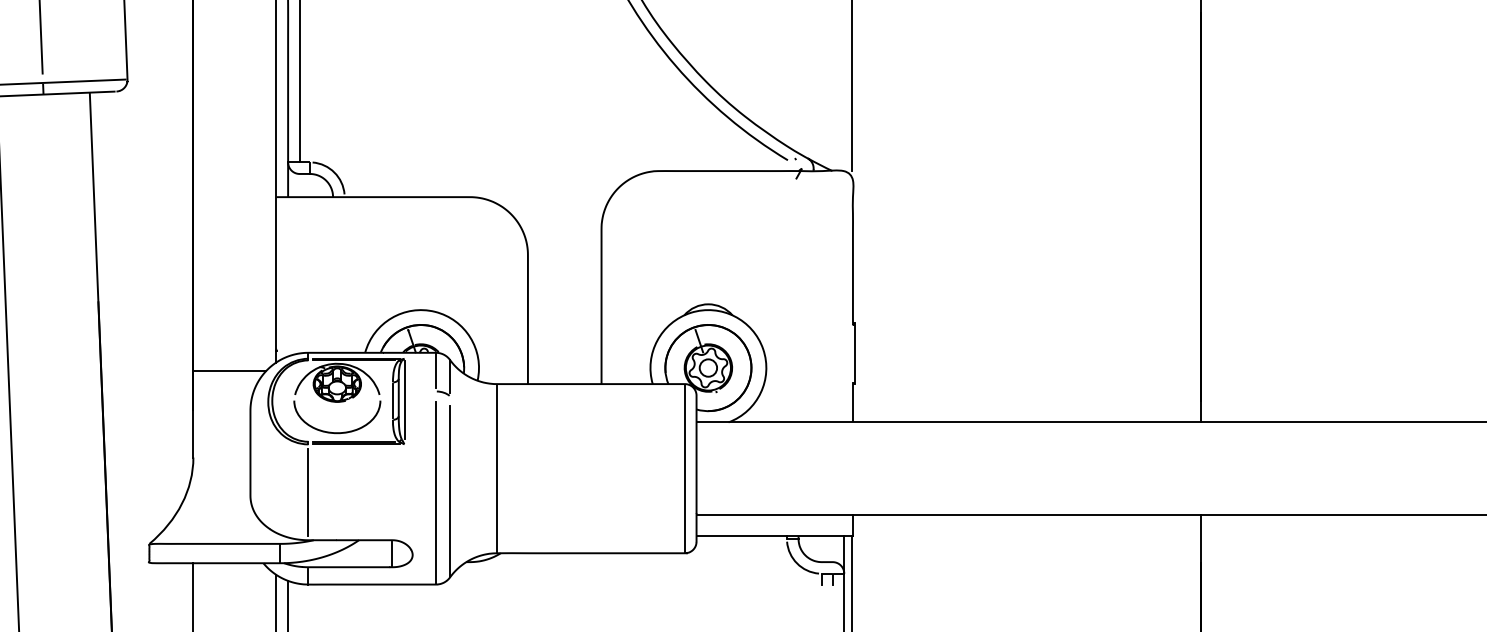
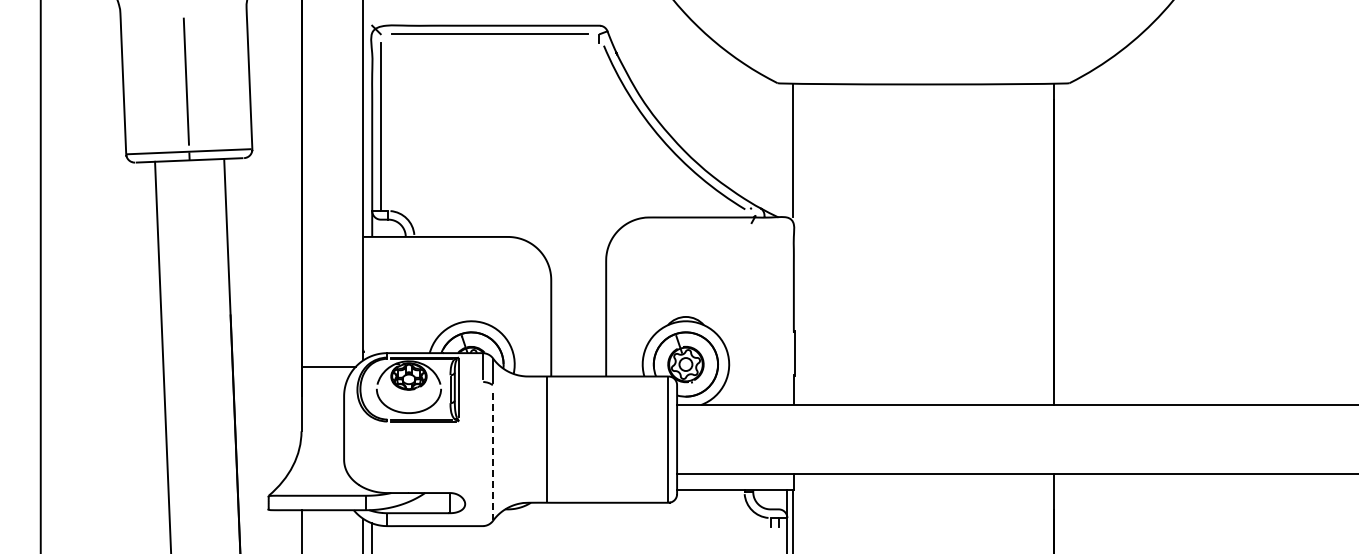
line: (497, 468) -> (547, 439), moved
line: (450, 491) -> (493, 456), solid -> dashed
line: (308, 492) -> (387, 457), removed
line: (435, 492) -> (482, 457), removed

